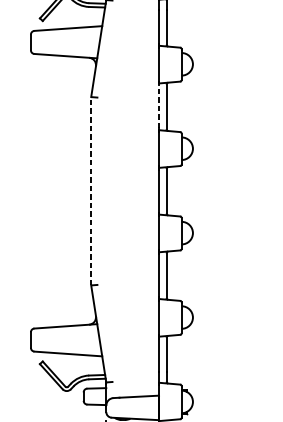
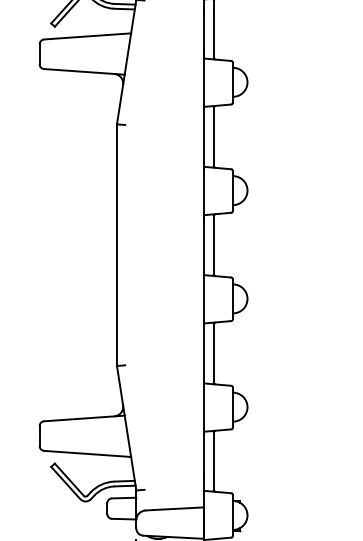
line: (159, 106) -> (204, 136), dashed -> solid
line: (91, 191) -> (117, 245), dashed -> solid

